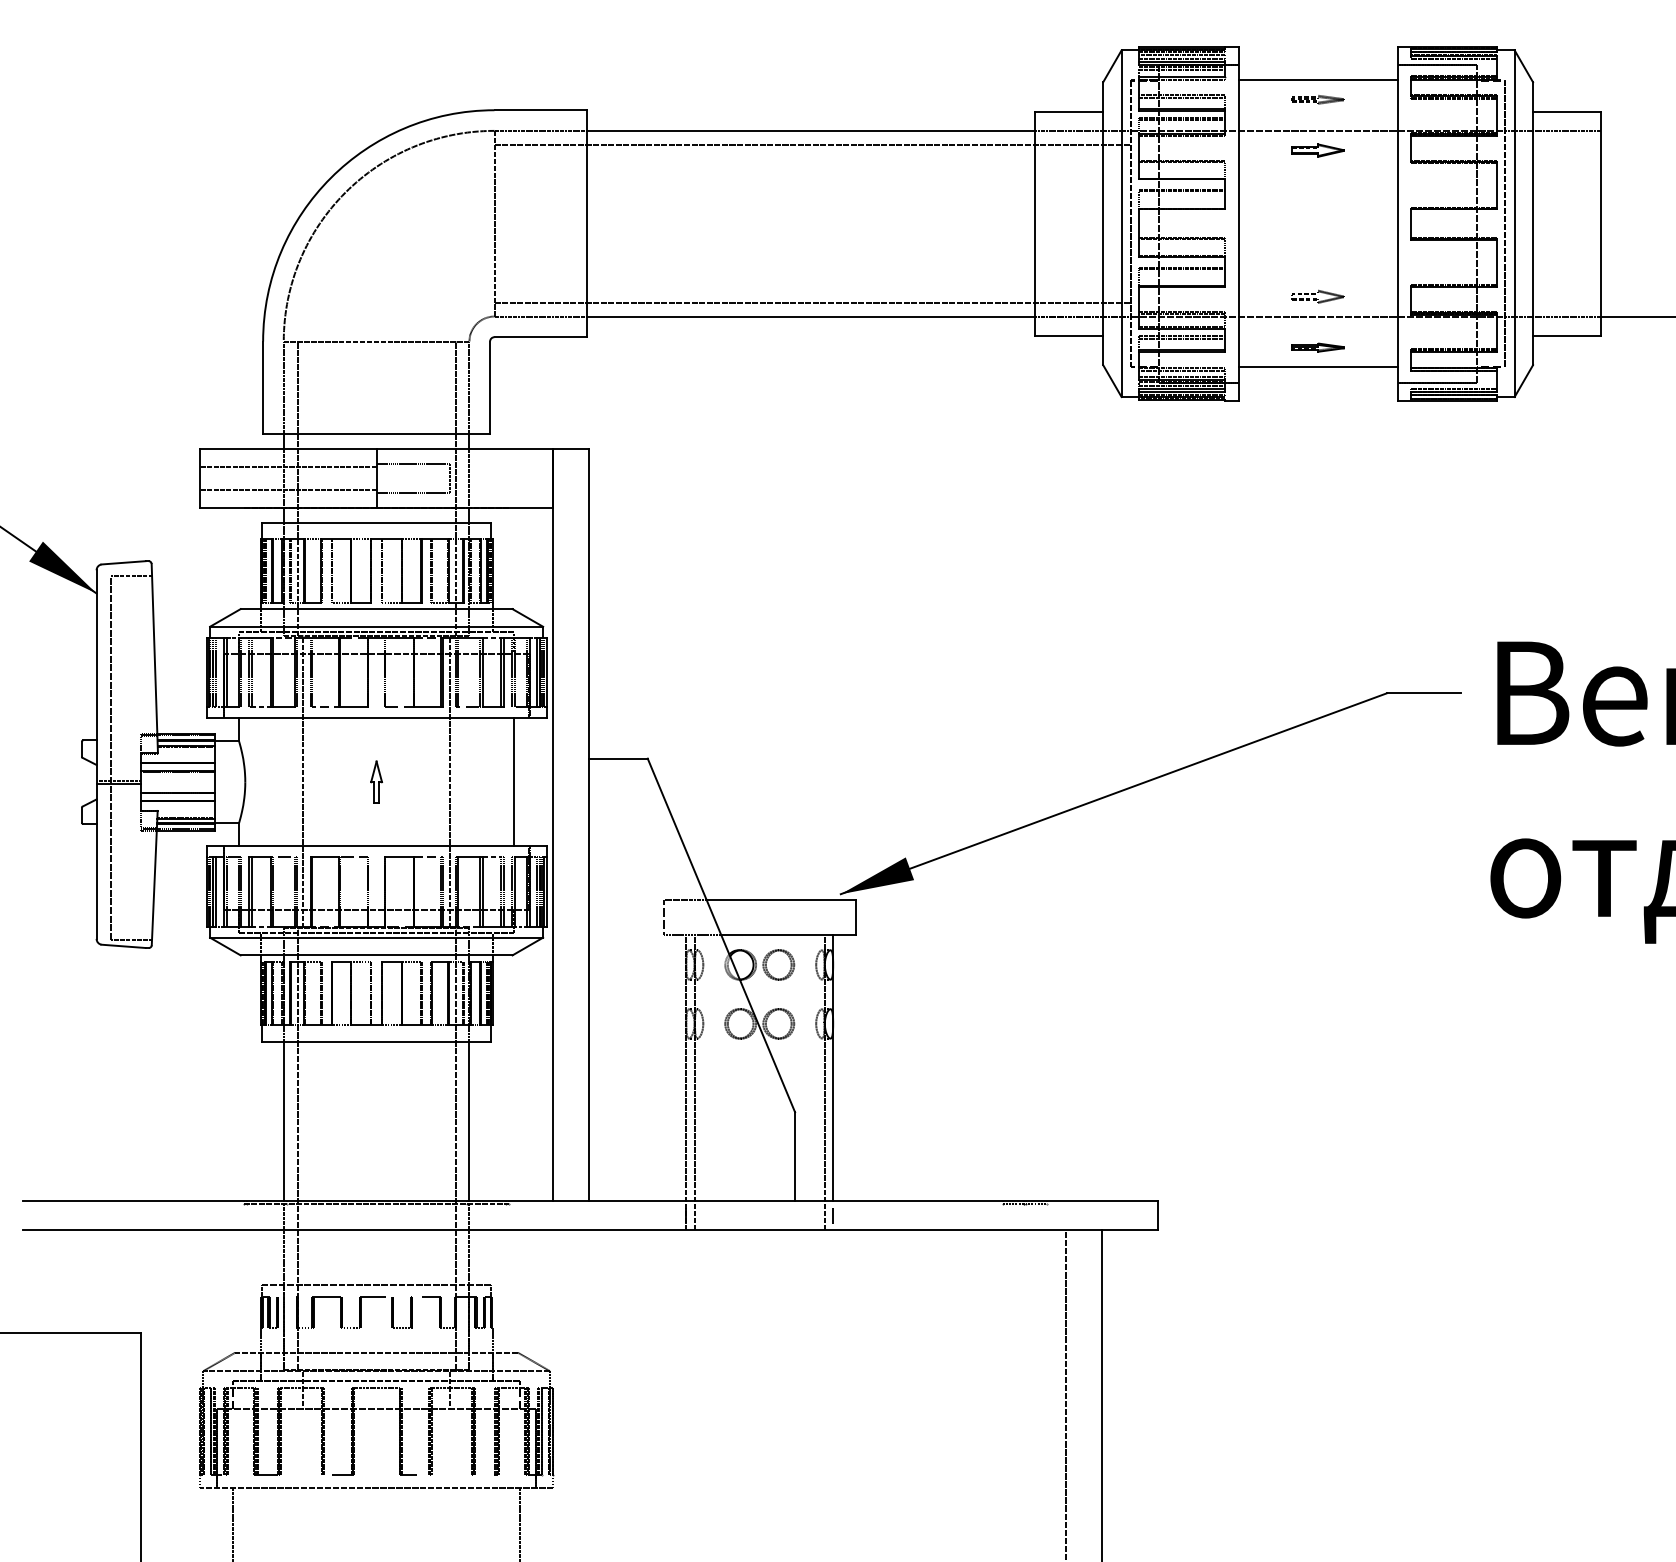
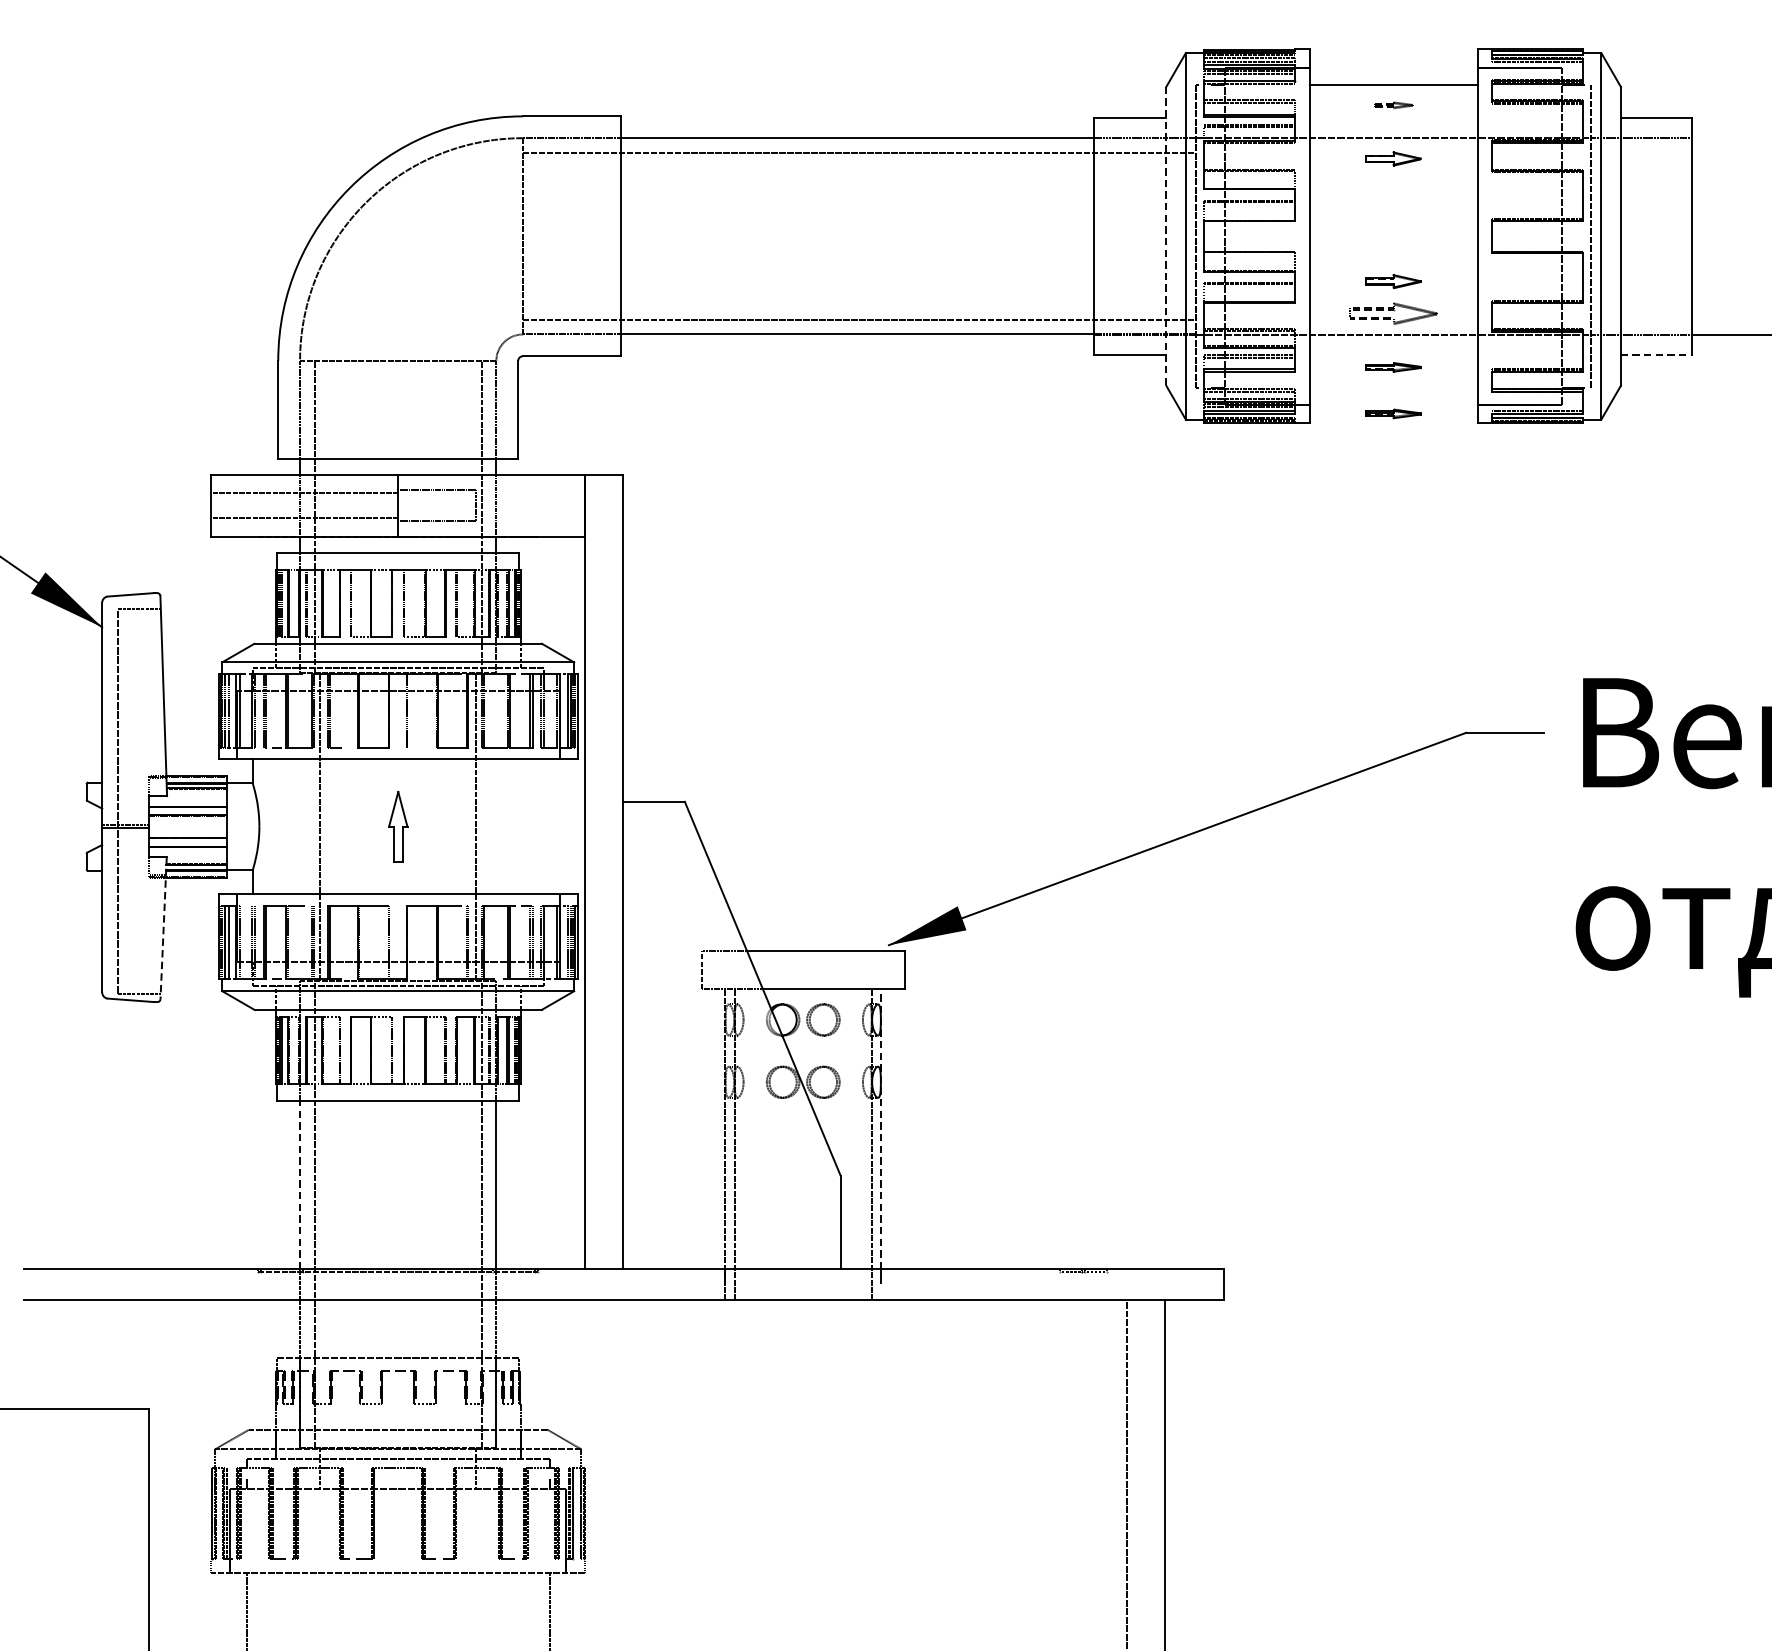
part: (1317, 99) -> (1392, 105), size x0.7
line: (1103, 224) -> (1166, 237), solid -> dashed
part: (1317, 266) -> (1392, 281), added
part: (1317, 296) -> (1392, 313), size x1.6
line: (1566, 335) -> (1656, 354), solid -> dashed
line: (1317, 366) -> (1392, 387), removed
part: (1317, 391) -> (1392, 413), added
part: (376, 781) -> (398, 826), size x1.6
line: (514, 782) -> (543, 827), removed
line: (154, 878) -> (163, 928), solid -> dashed
line: (833, 1068) -> (881, 1129), solid -> dashed
line: (283, 1121) -> (299, 1185), solid -> dashed

